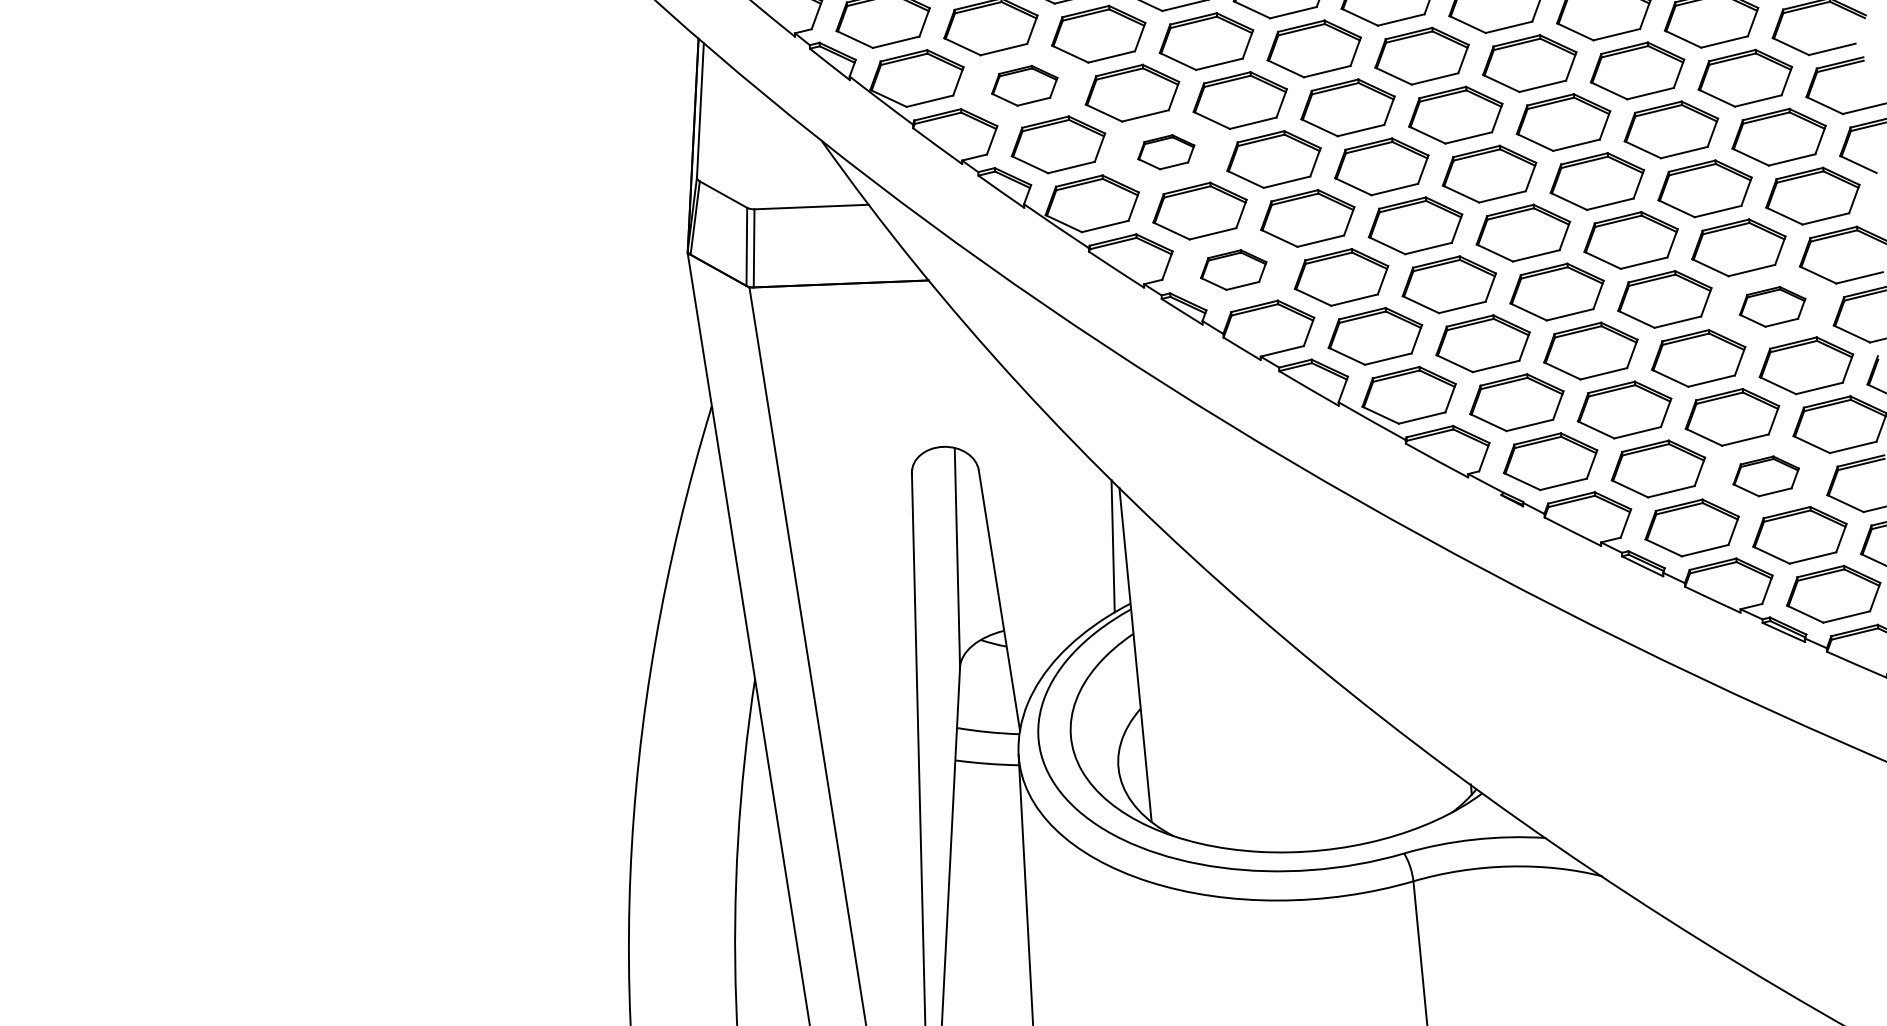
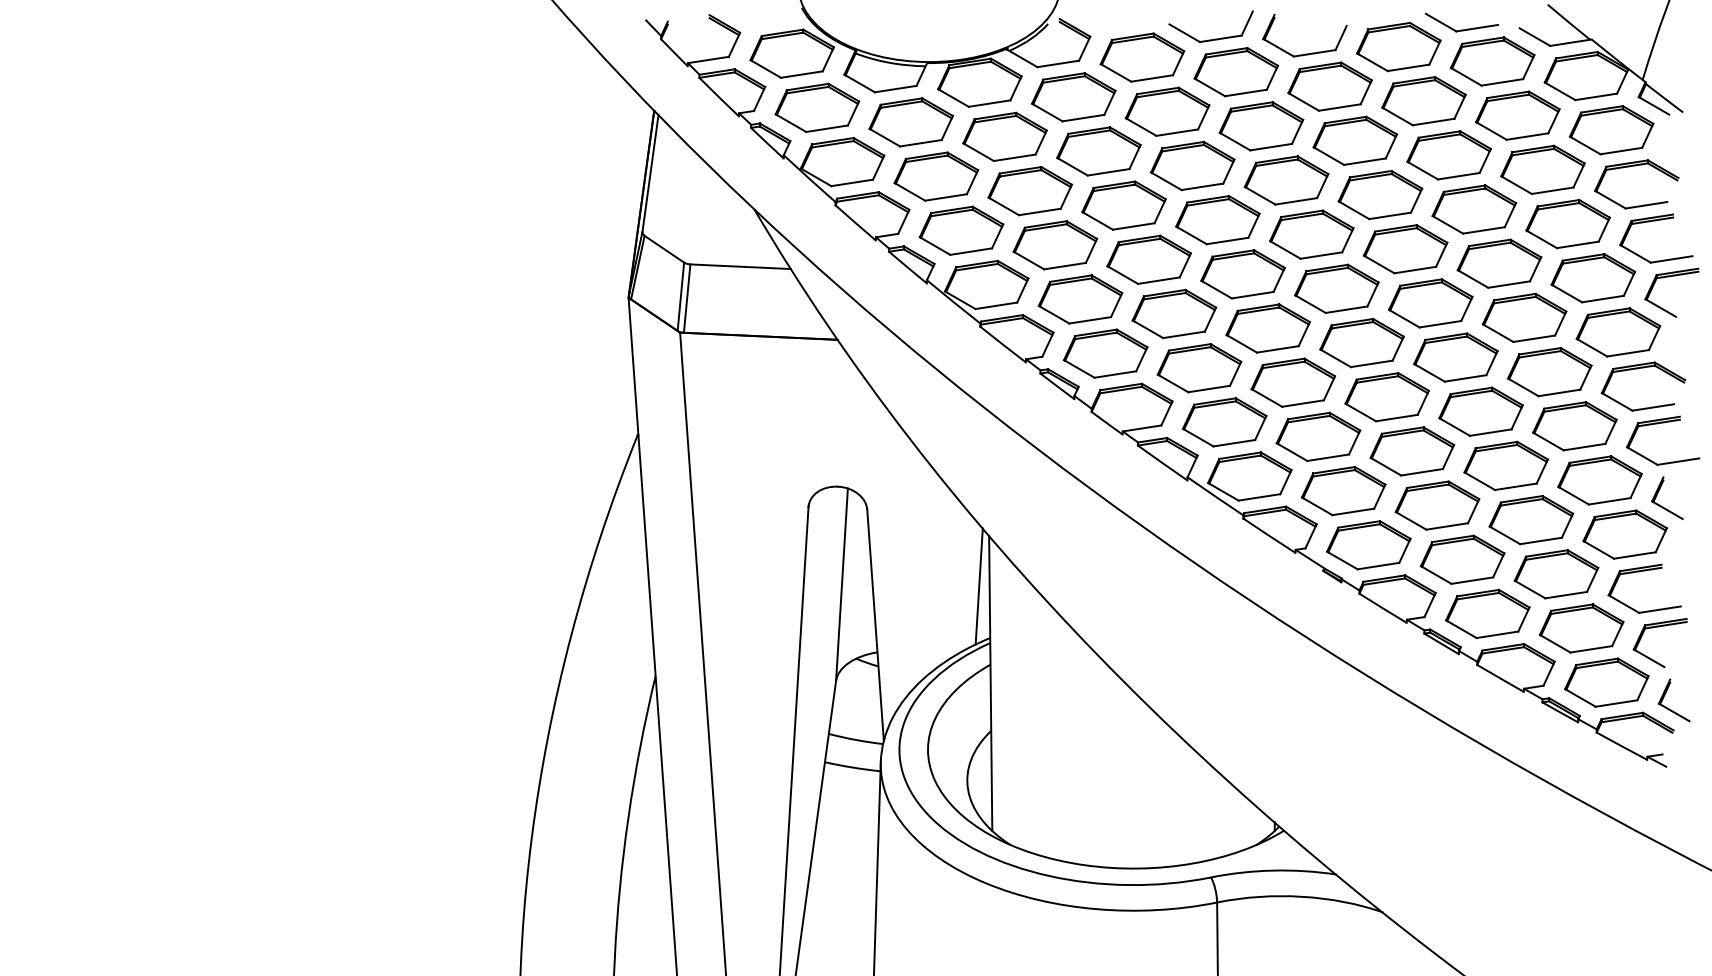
part: (1024, 85) -> (936, 176), size x1.43
part: (1166, 152) -> (1055, 245), size x1.67
part: (1233, 269) -> (1105, 353), size x1.43
part: (1772, 307) -> (1574, 426), size x1.43
part: (1766, 476) -> (1556, 574), size x1.43

